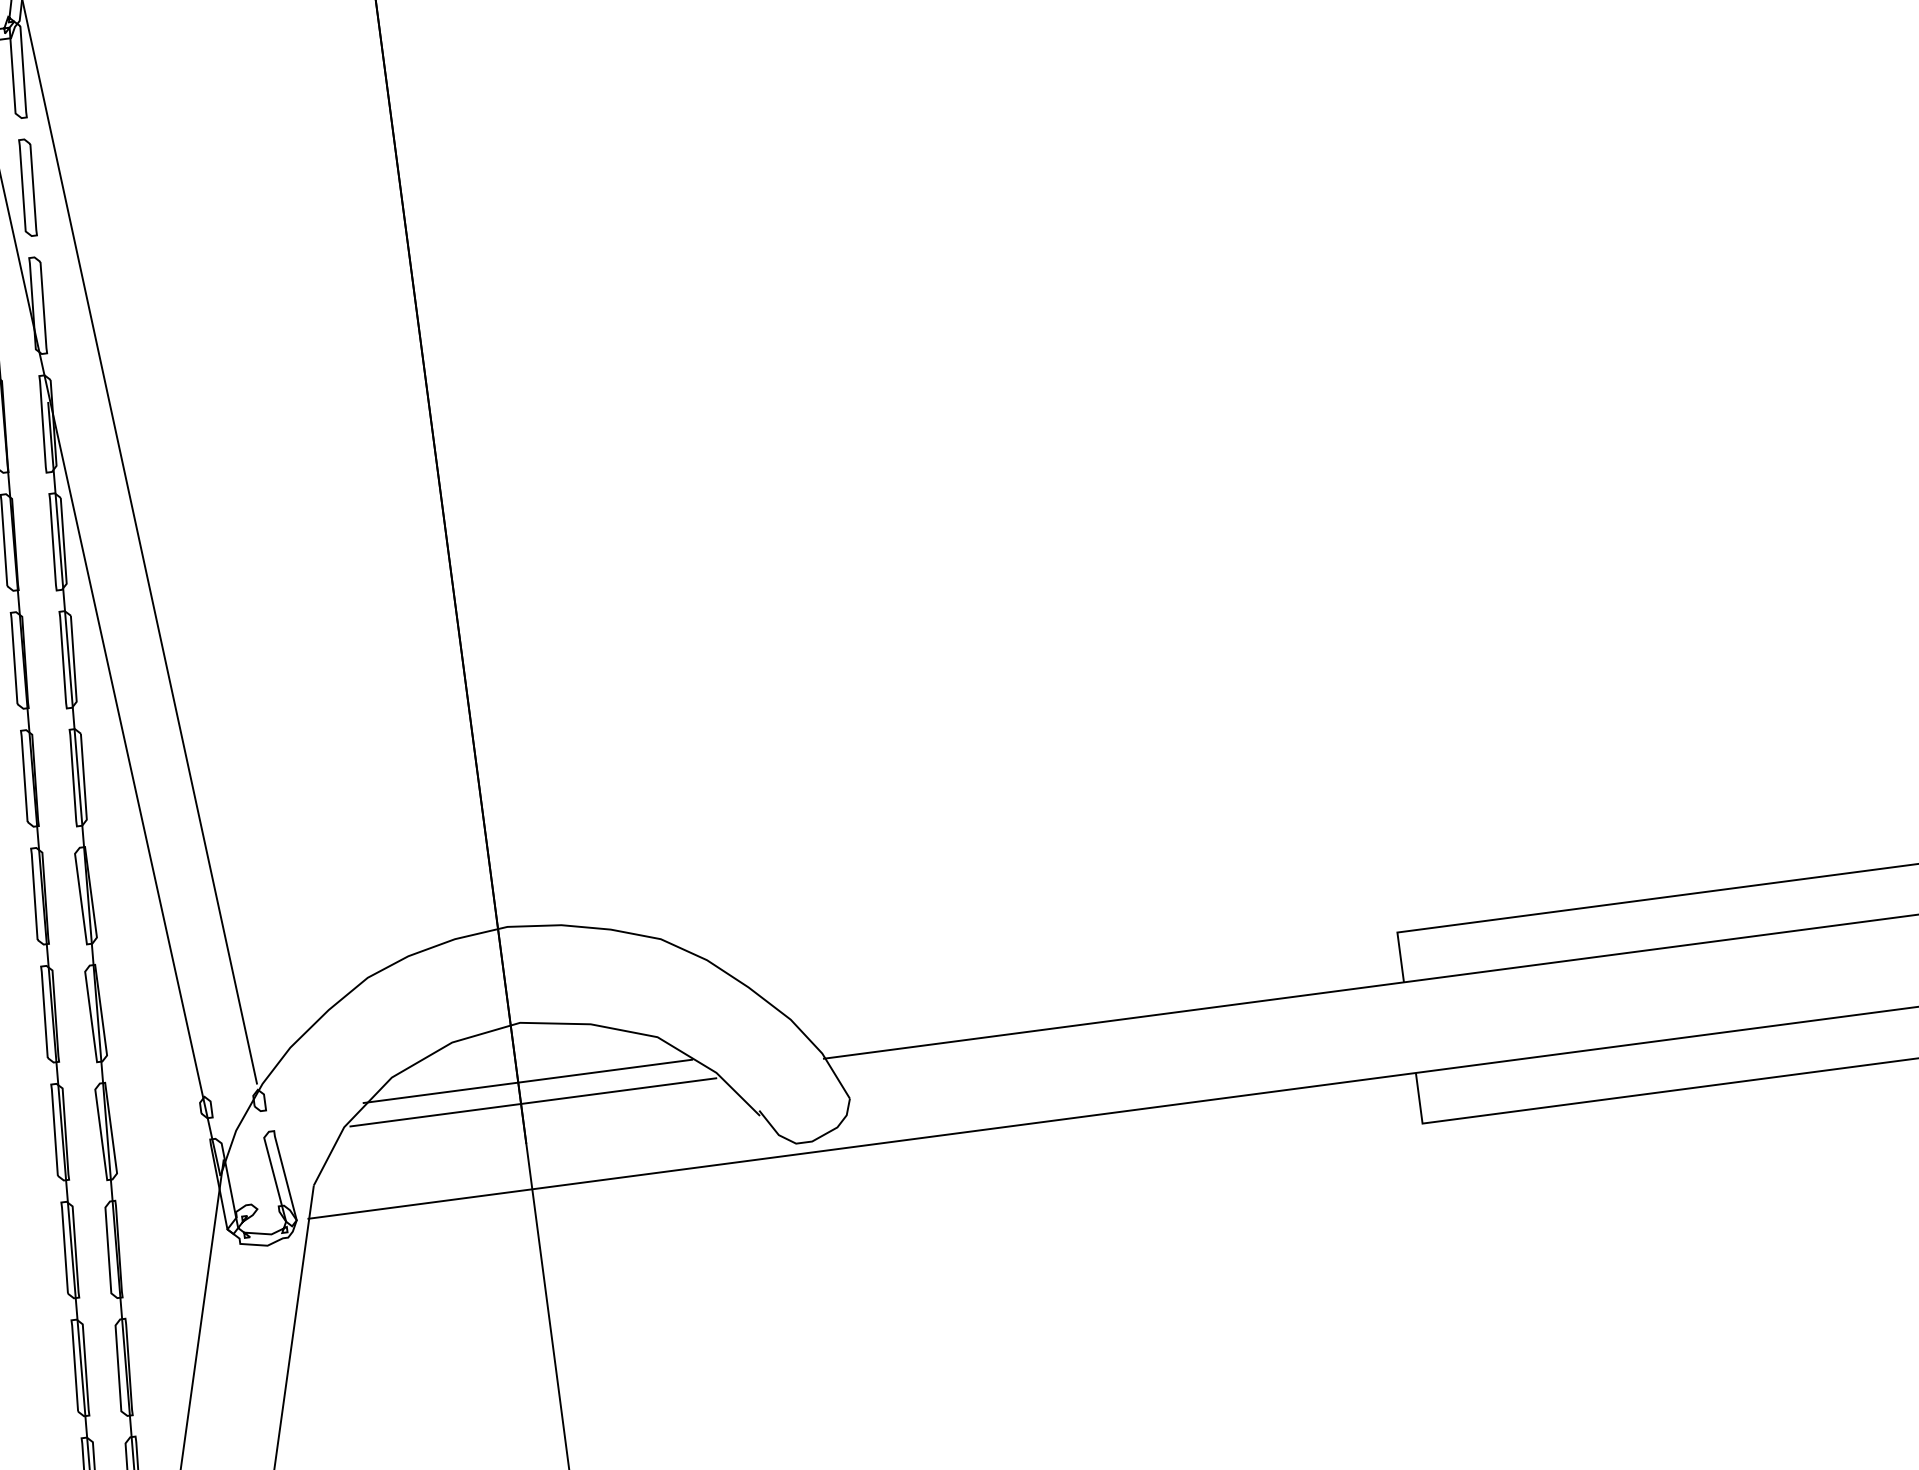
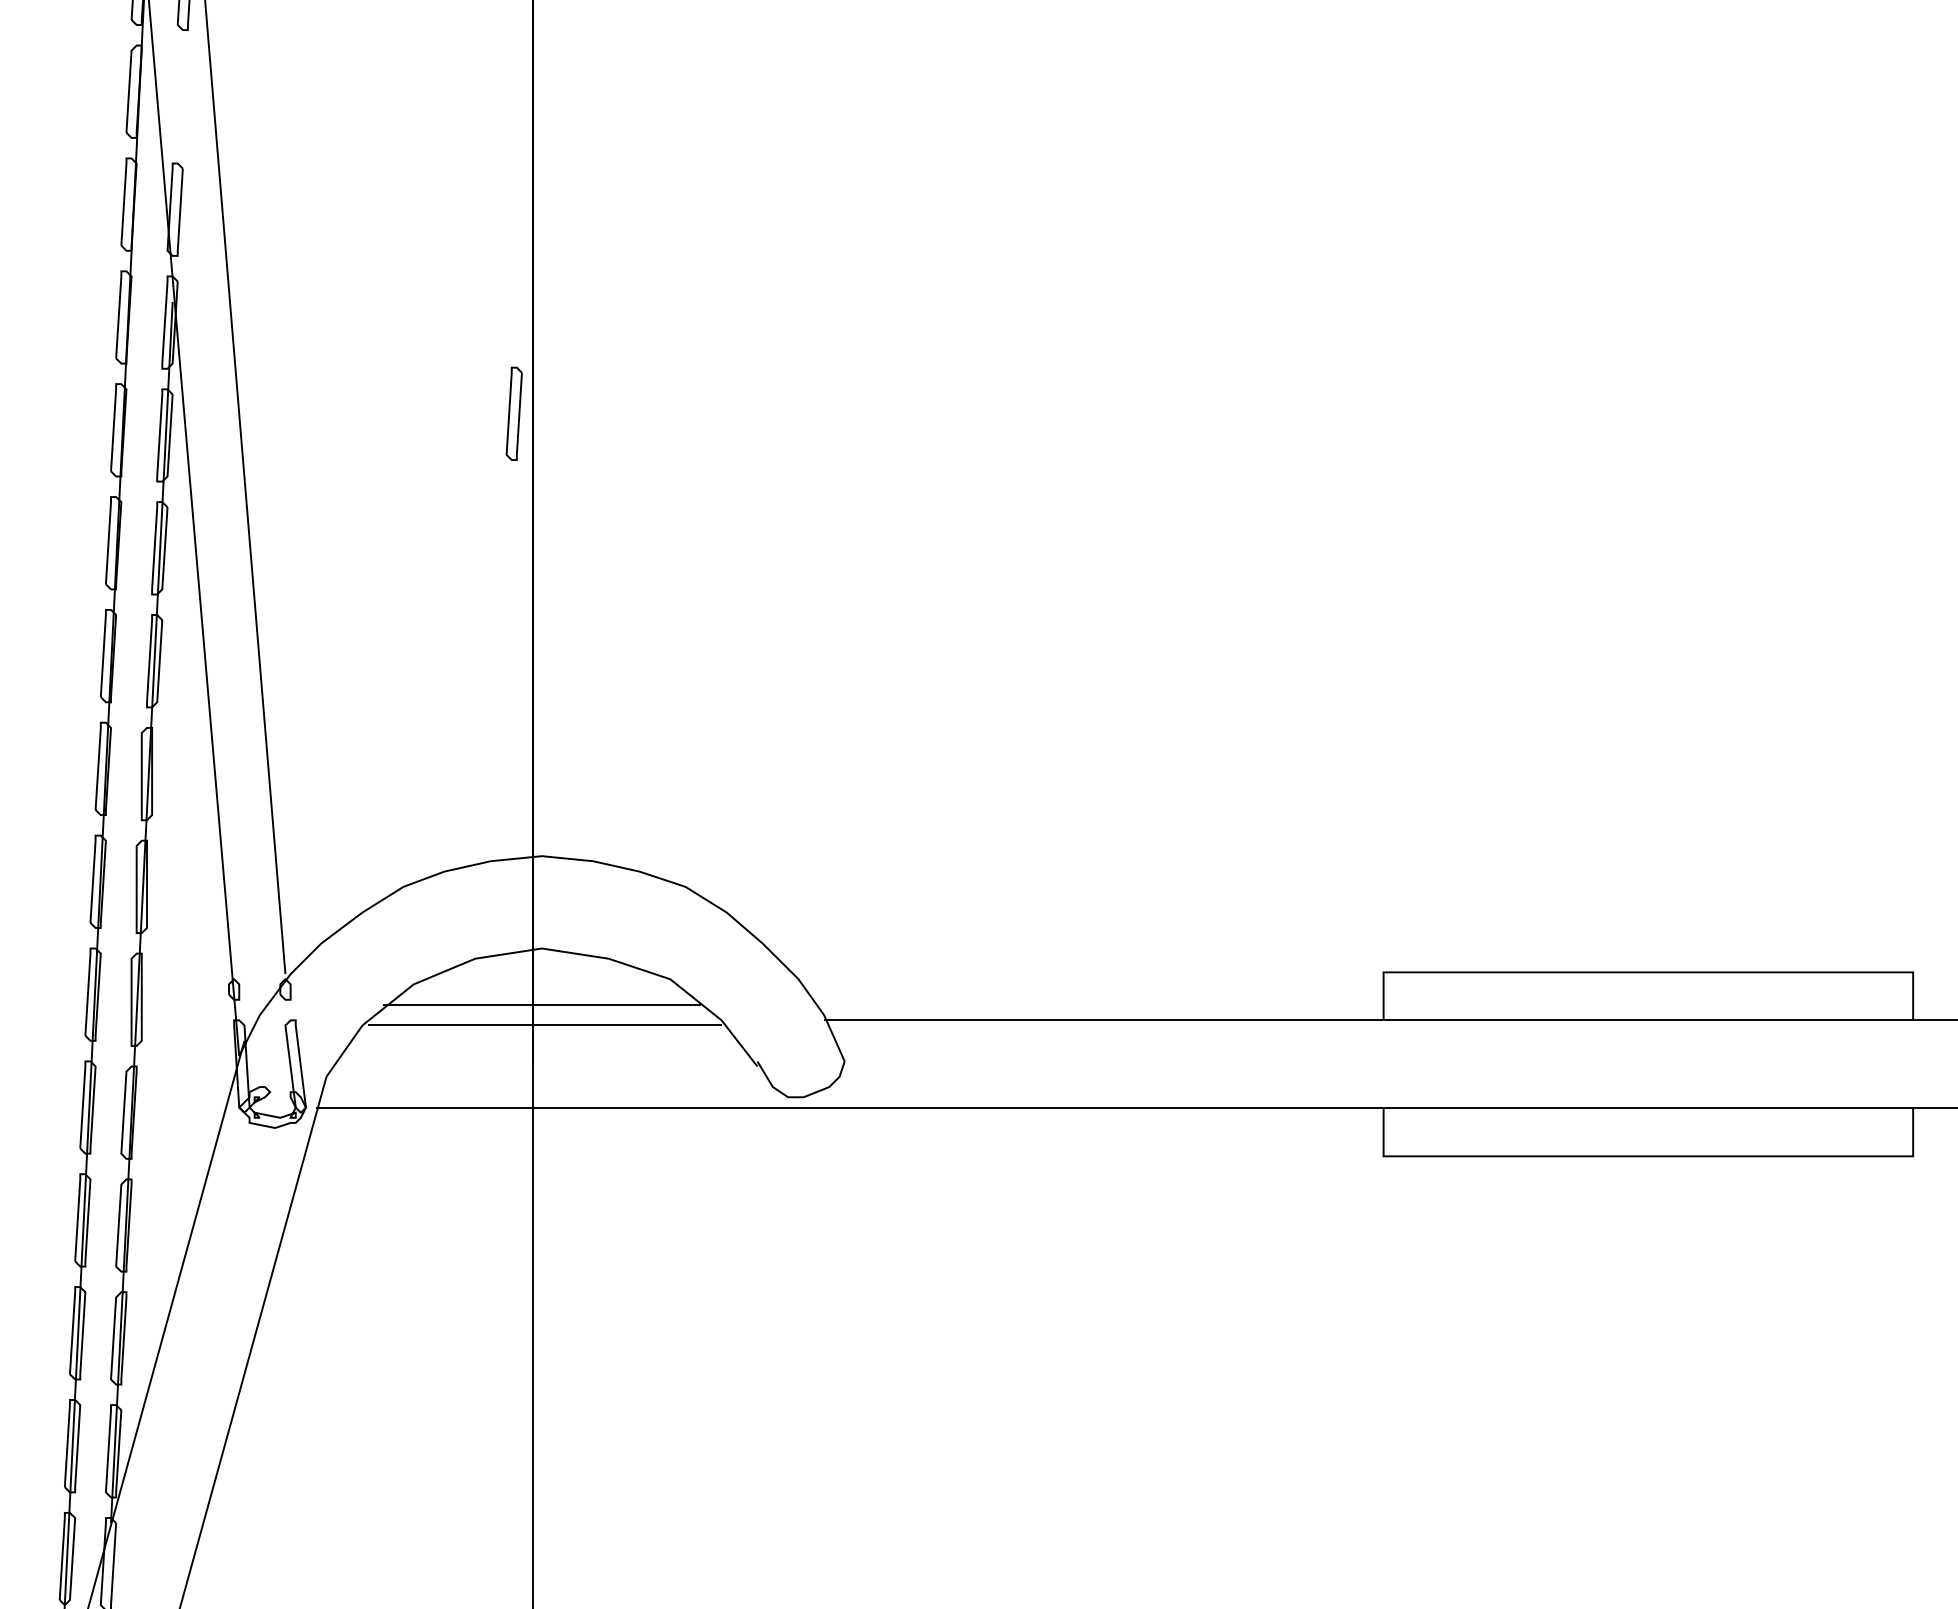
part: (27, 187) -> (513, 413), moved

